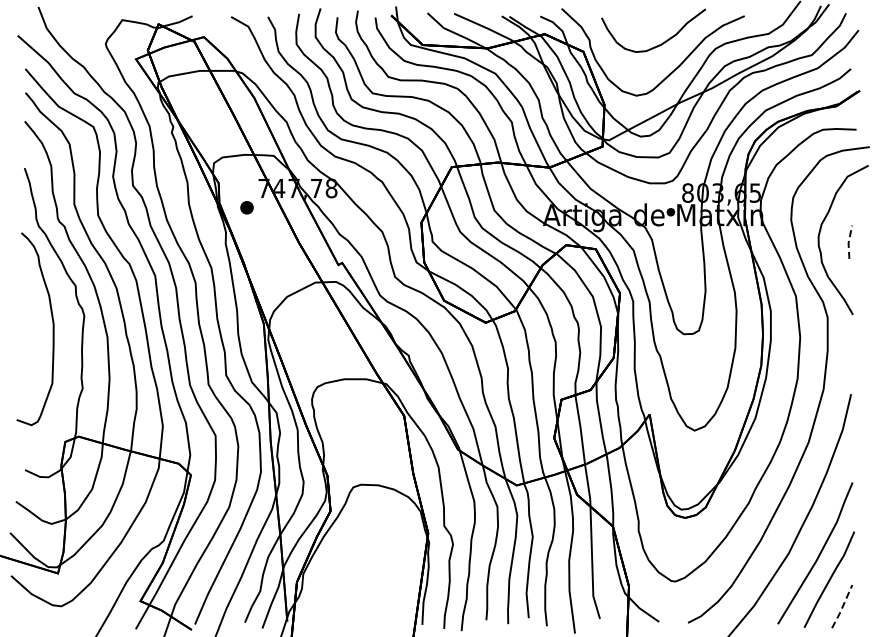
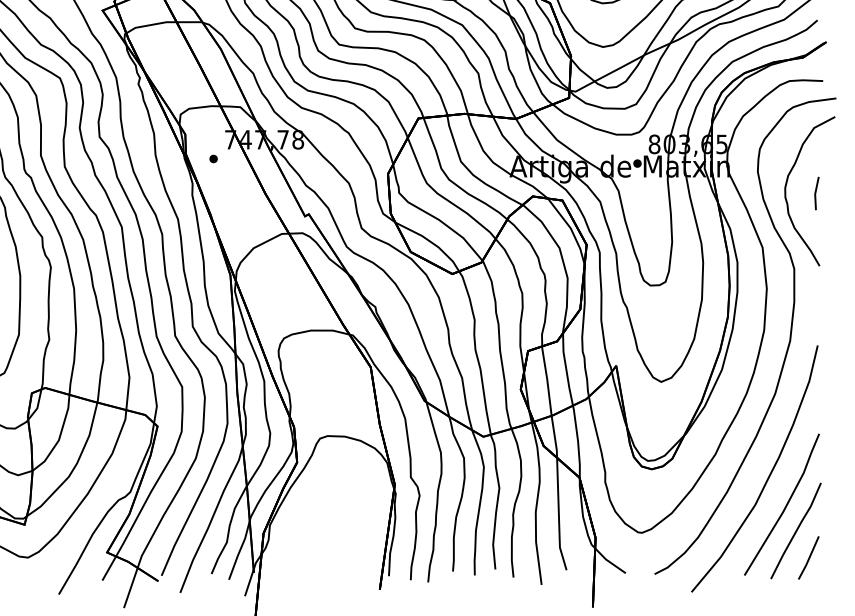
part: (246, 207) -> (213, 158), size x0.62
line: (848, 242) -> (815, 193), dashed -> solid
line: (842, 607) -> (809, 558), dashed -> solid

